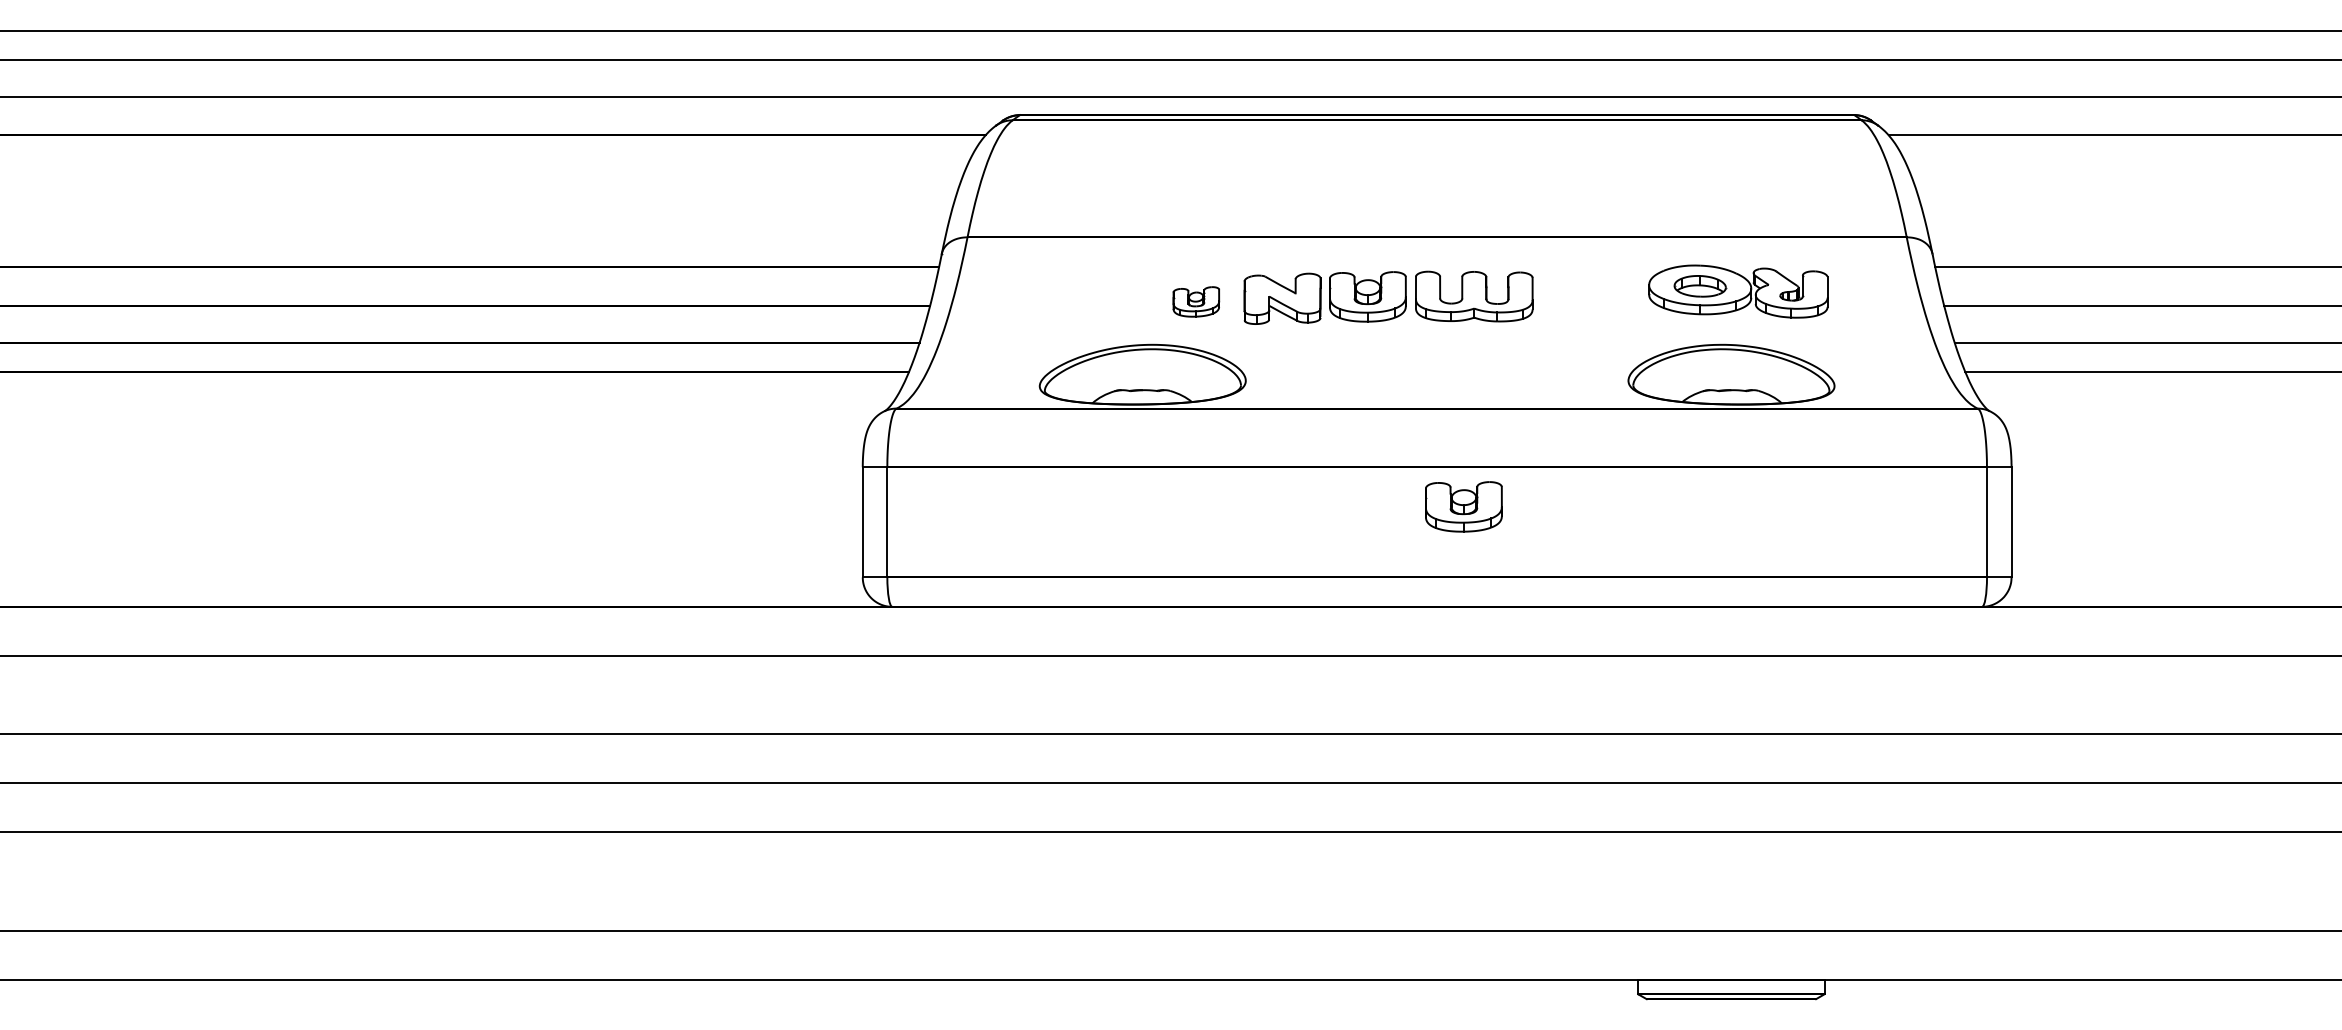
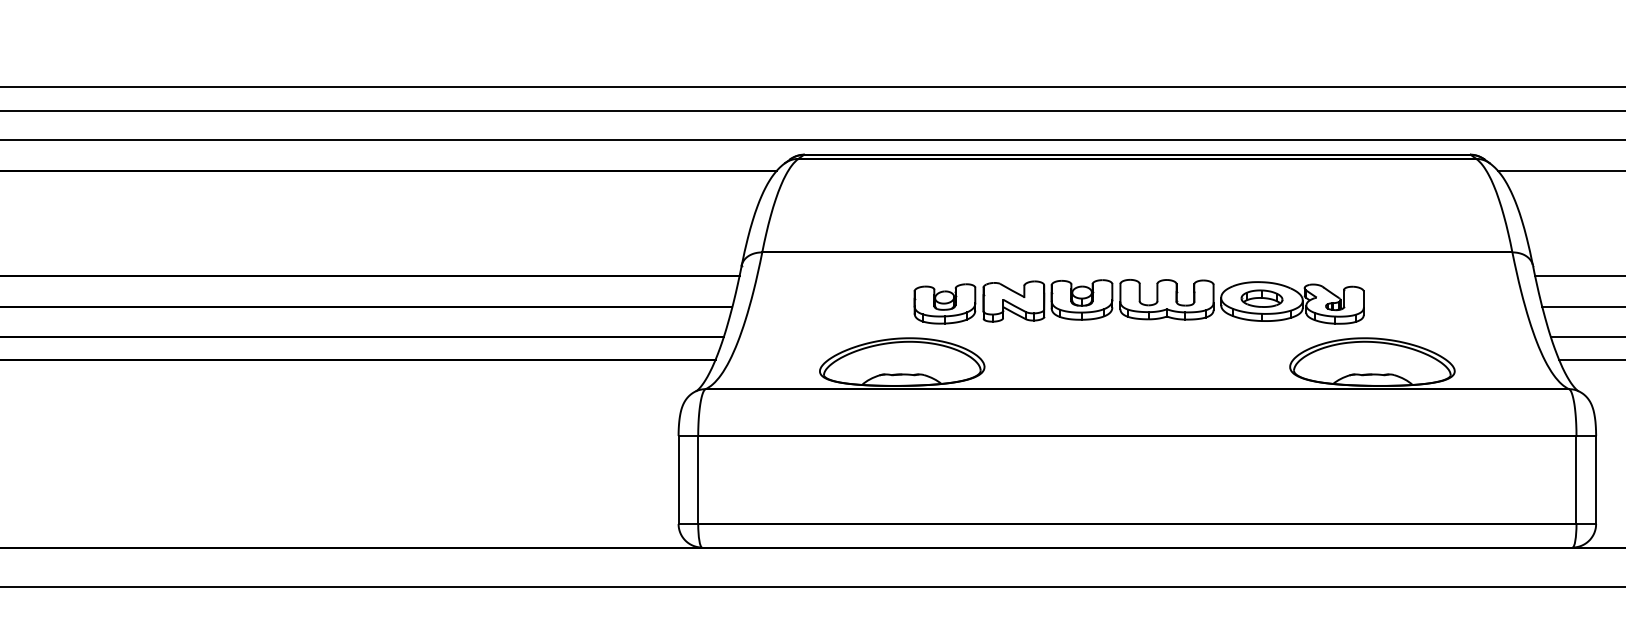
part: (1738, 291) -> (1292, 302), moved
part: (1196, 301) -> (945, 303), size x1.67
part: (1463, 506) -> (1158, 467), removed

